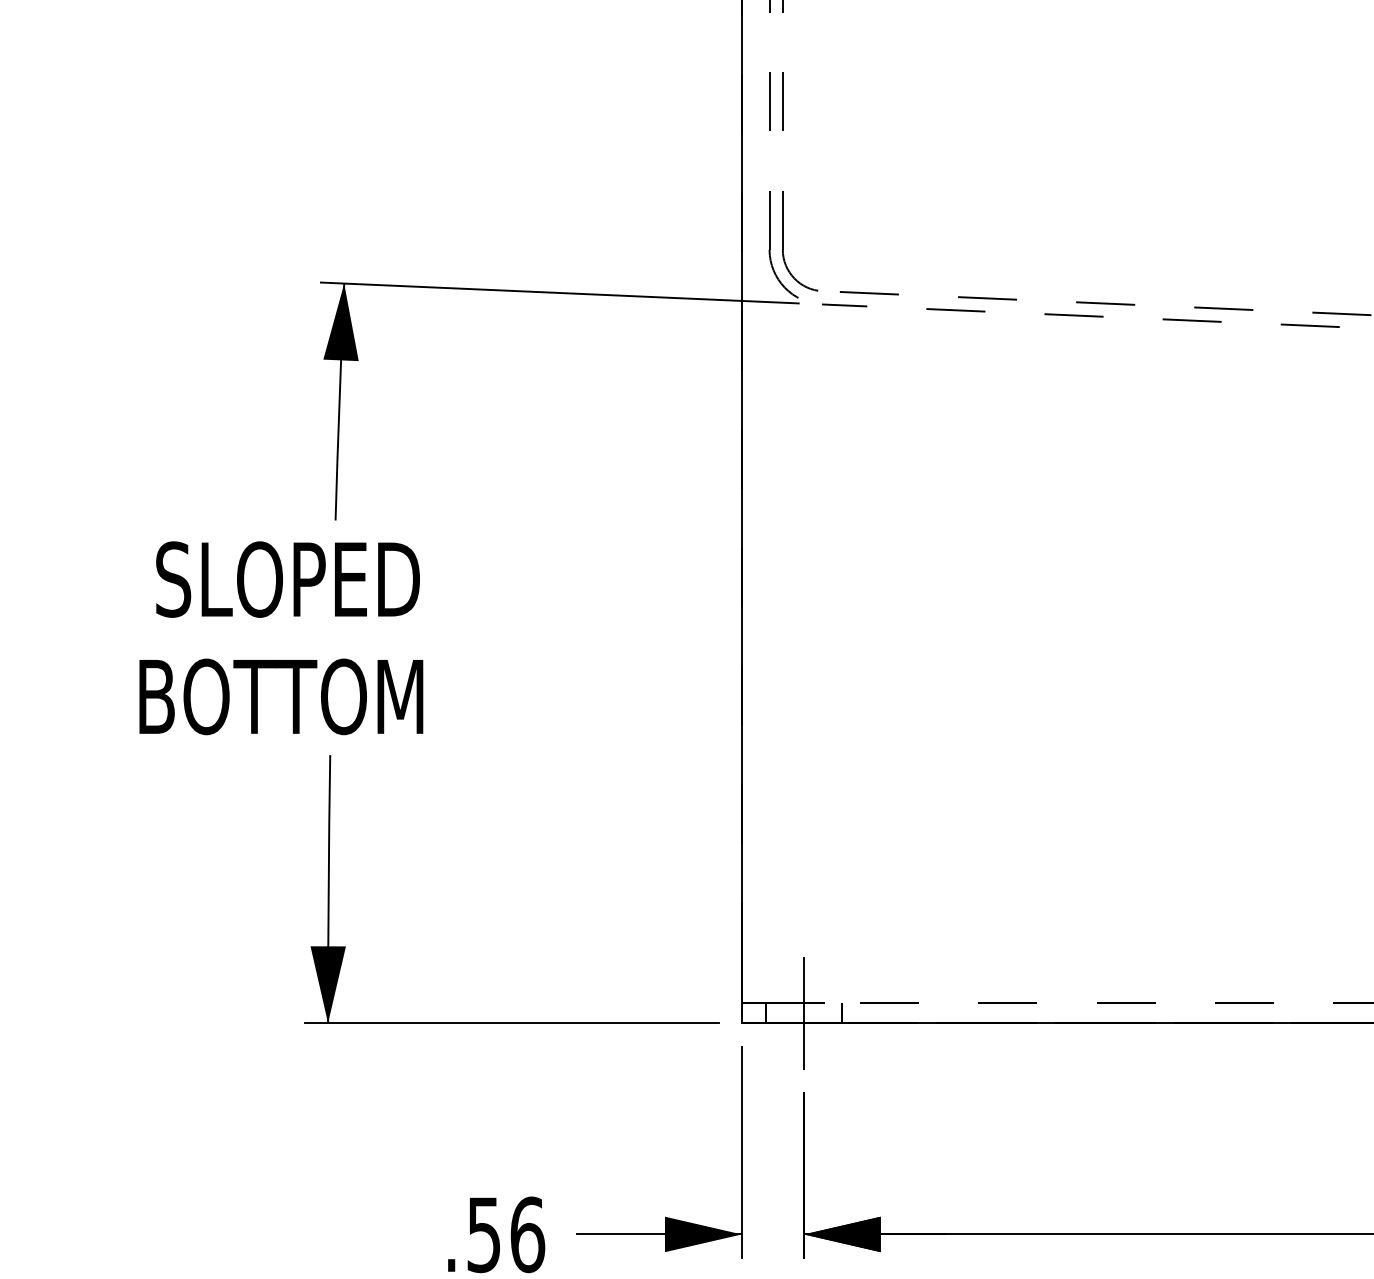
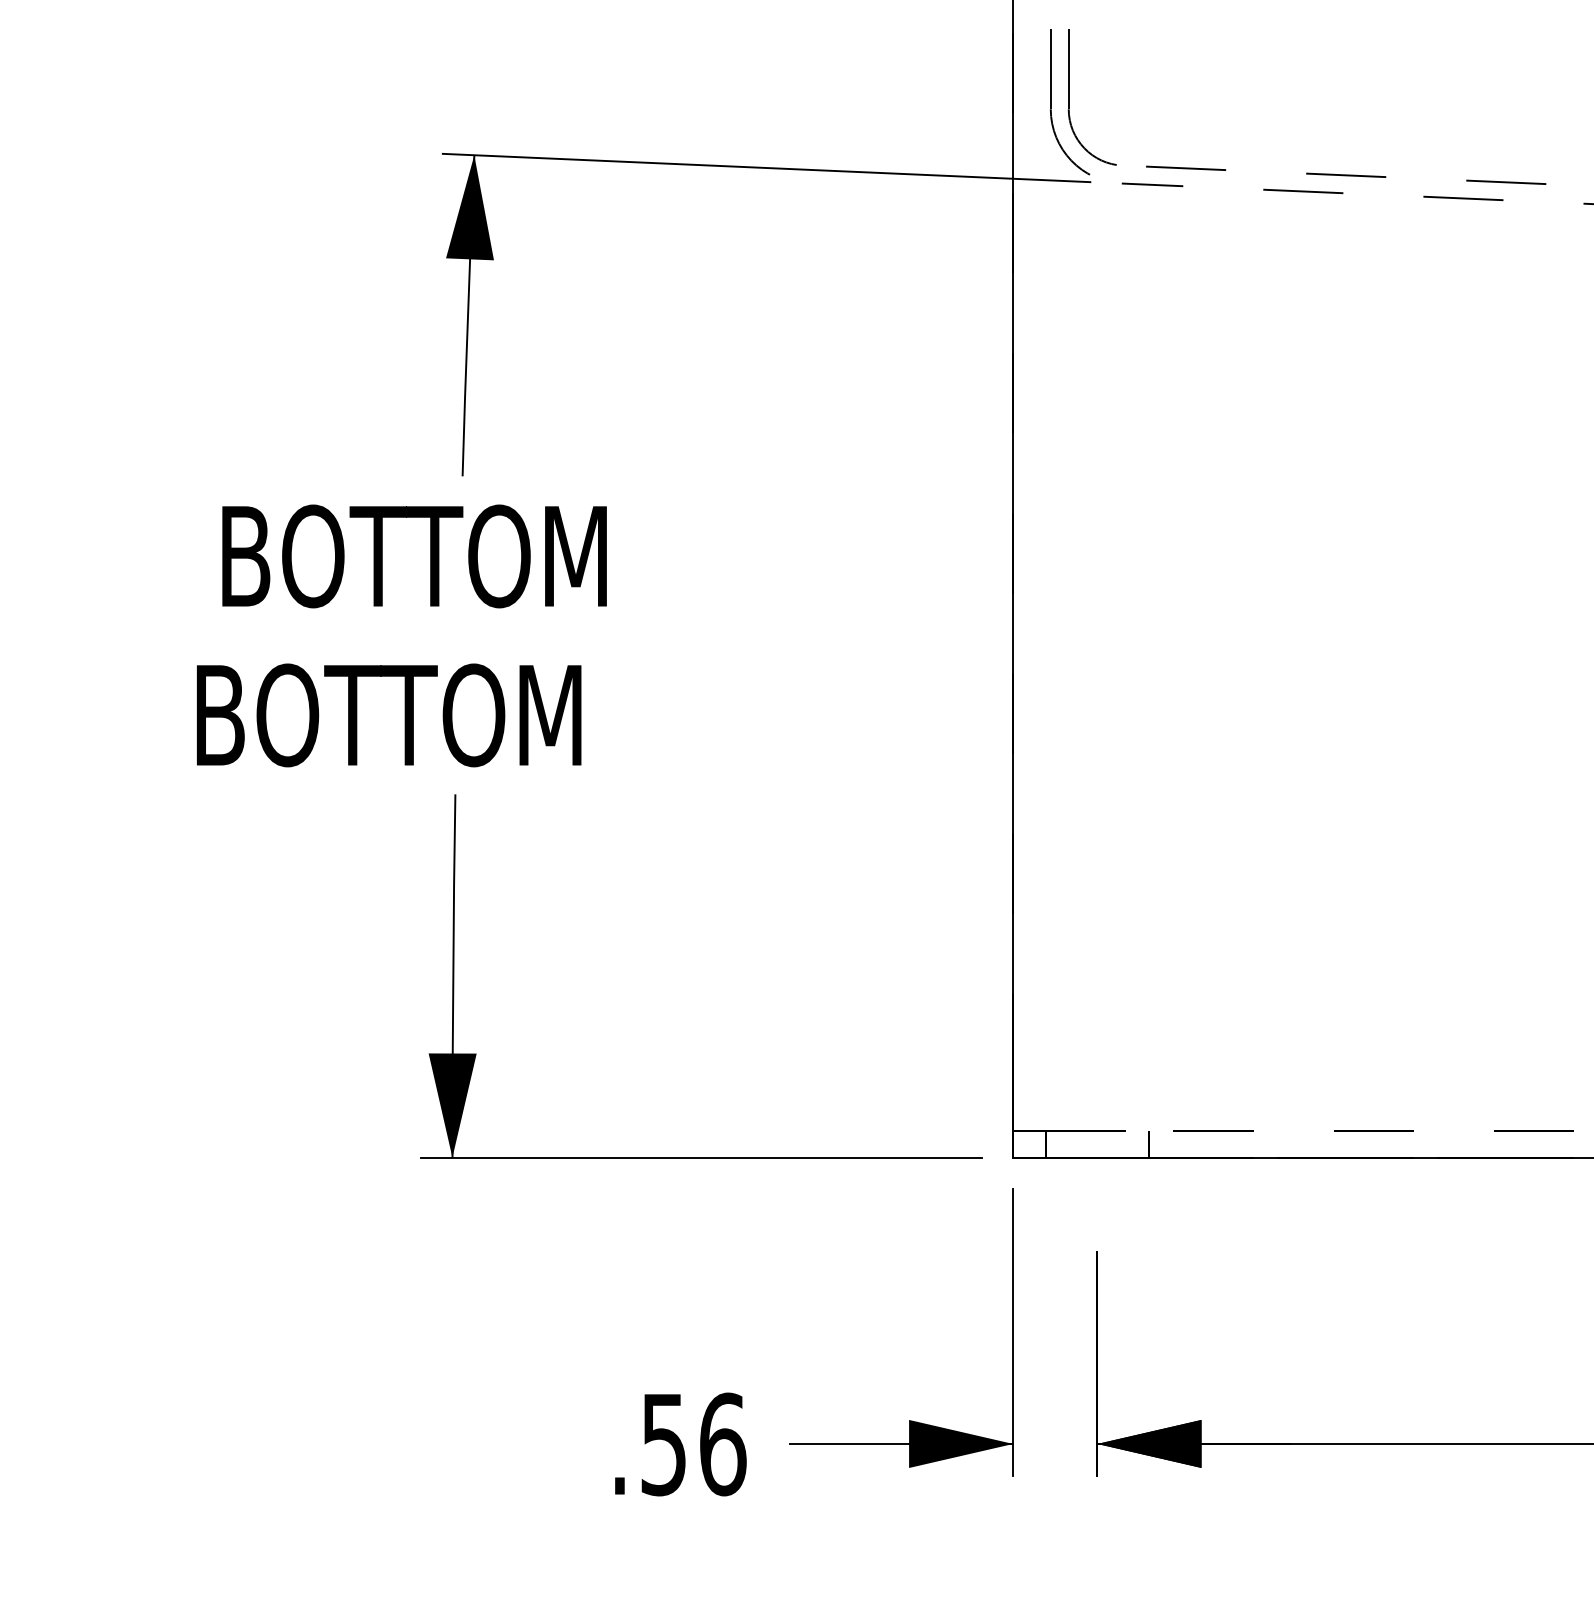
text: (298, 579) -> (412, 556), SLOPED -> BOTTOM
line: (803, 1012) -> (1096, 1143), removed

